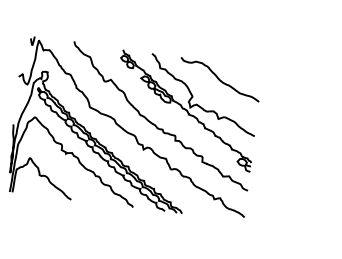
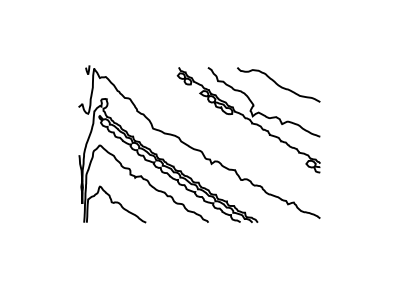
curve: (155, 124) -> (220, 137), removed

